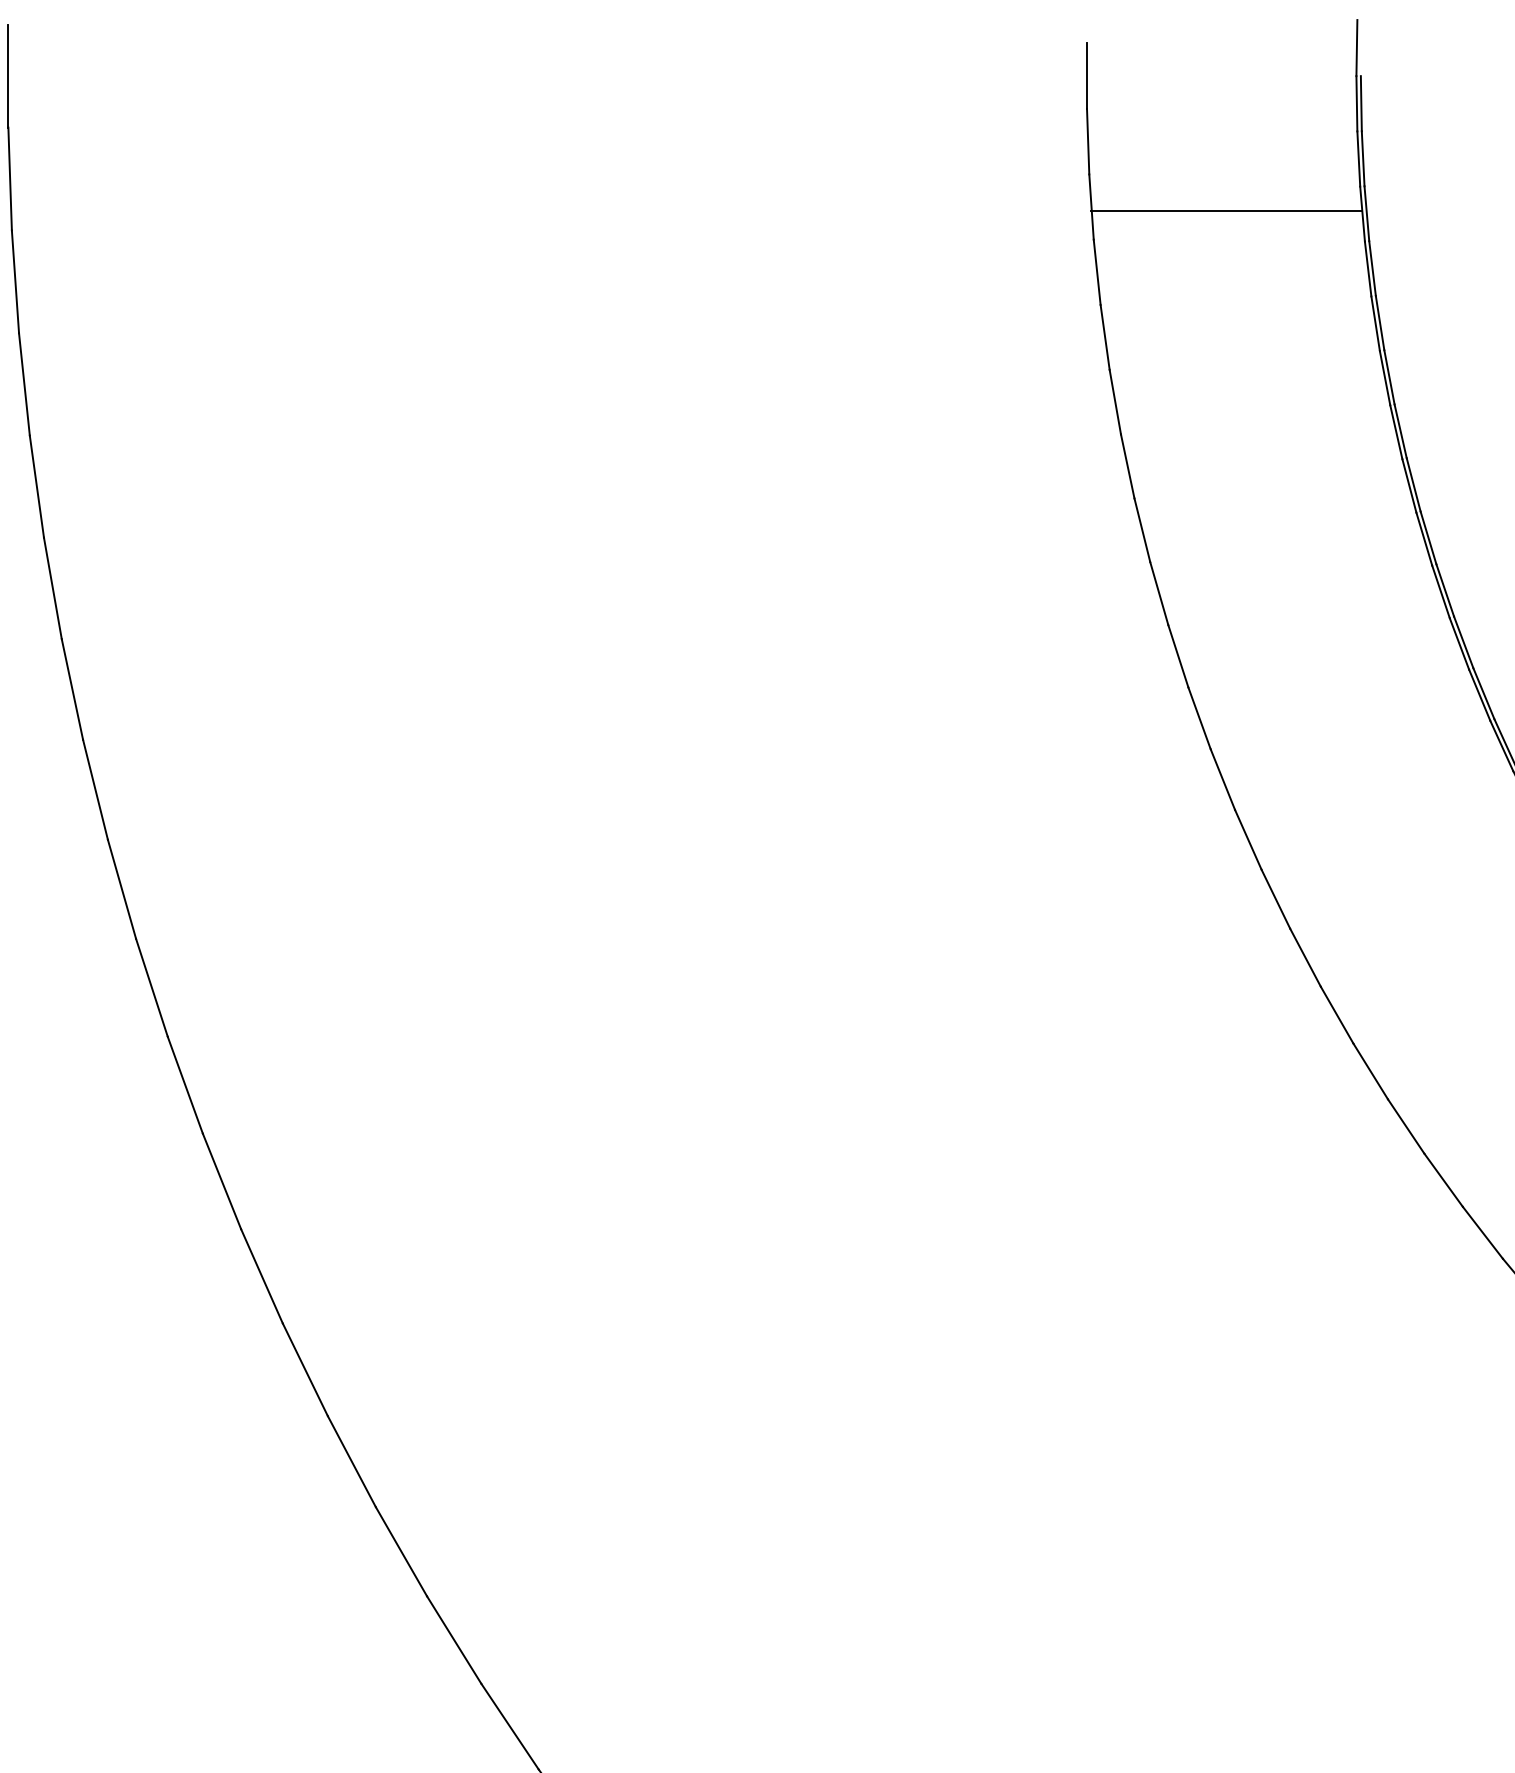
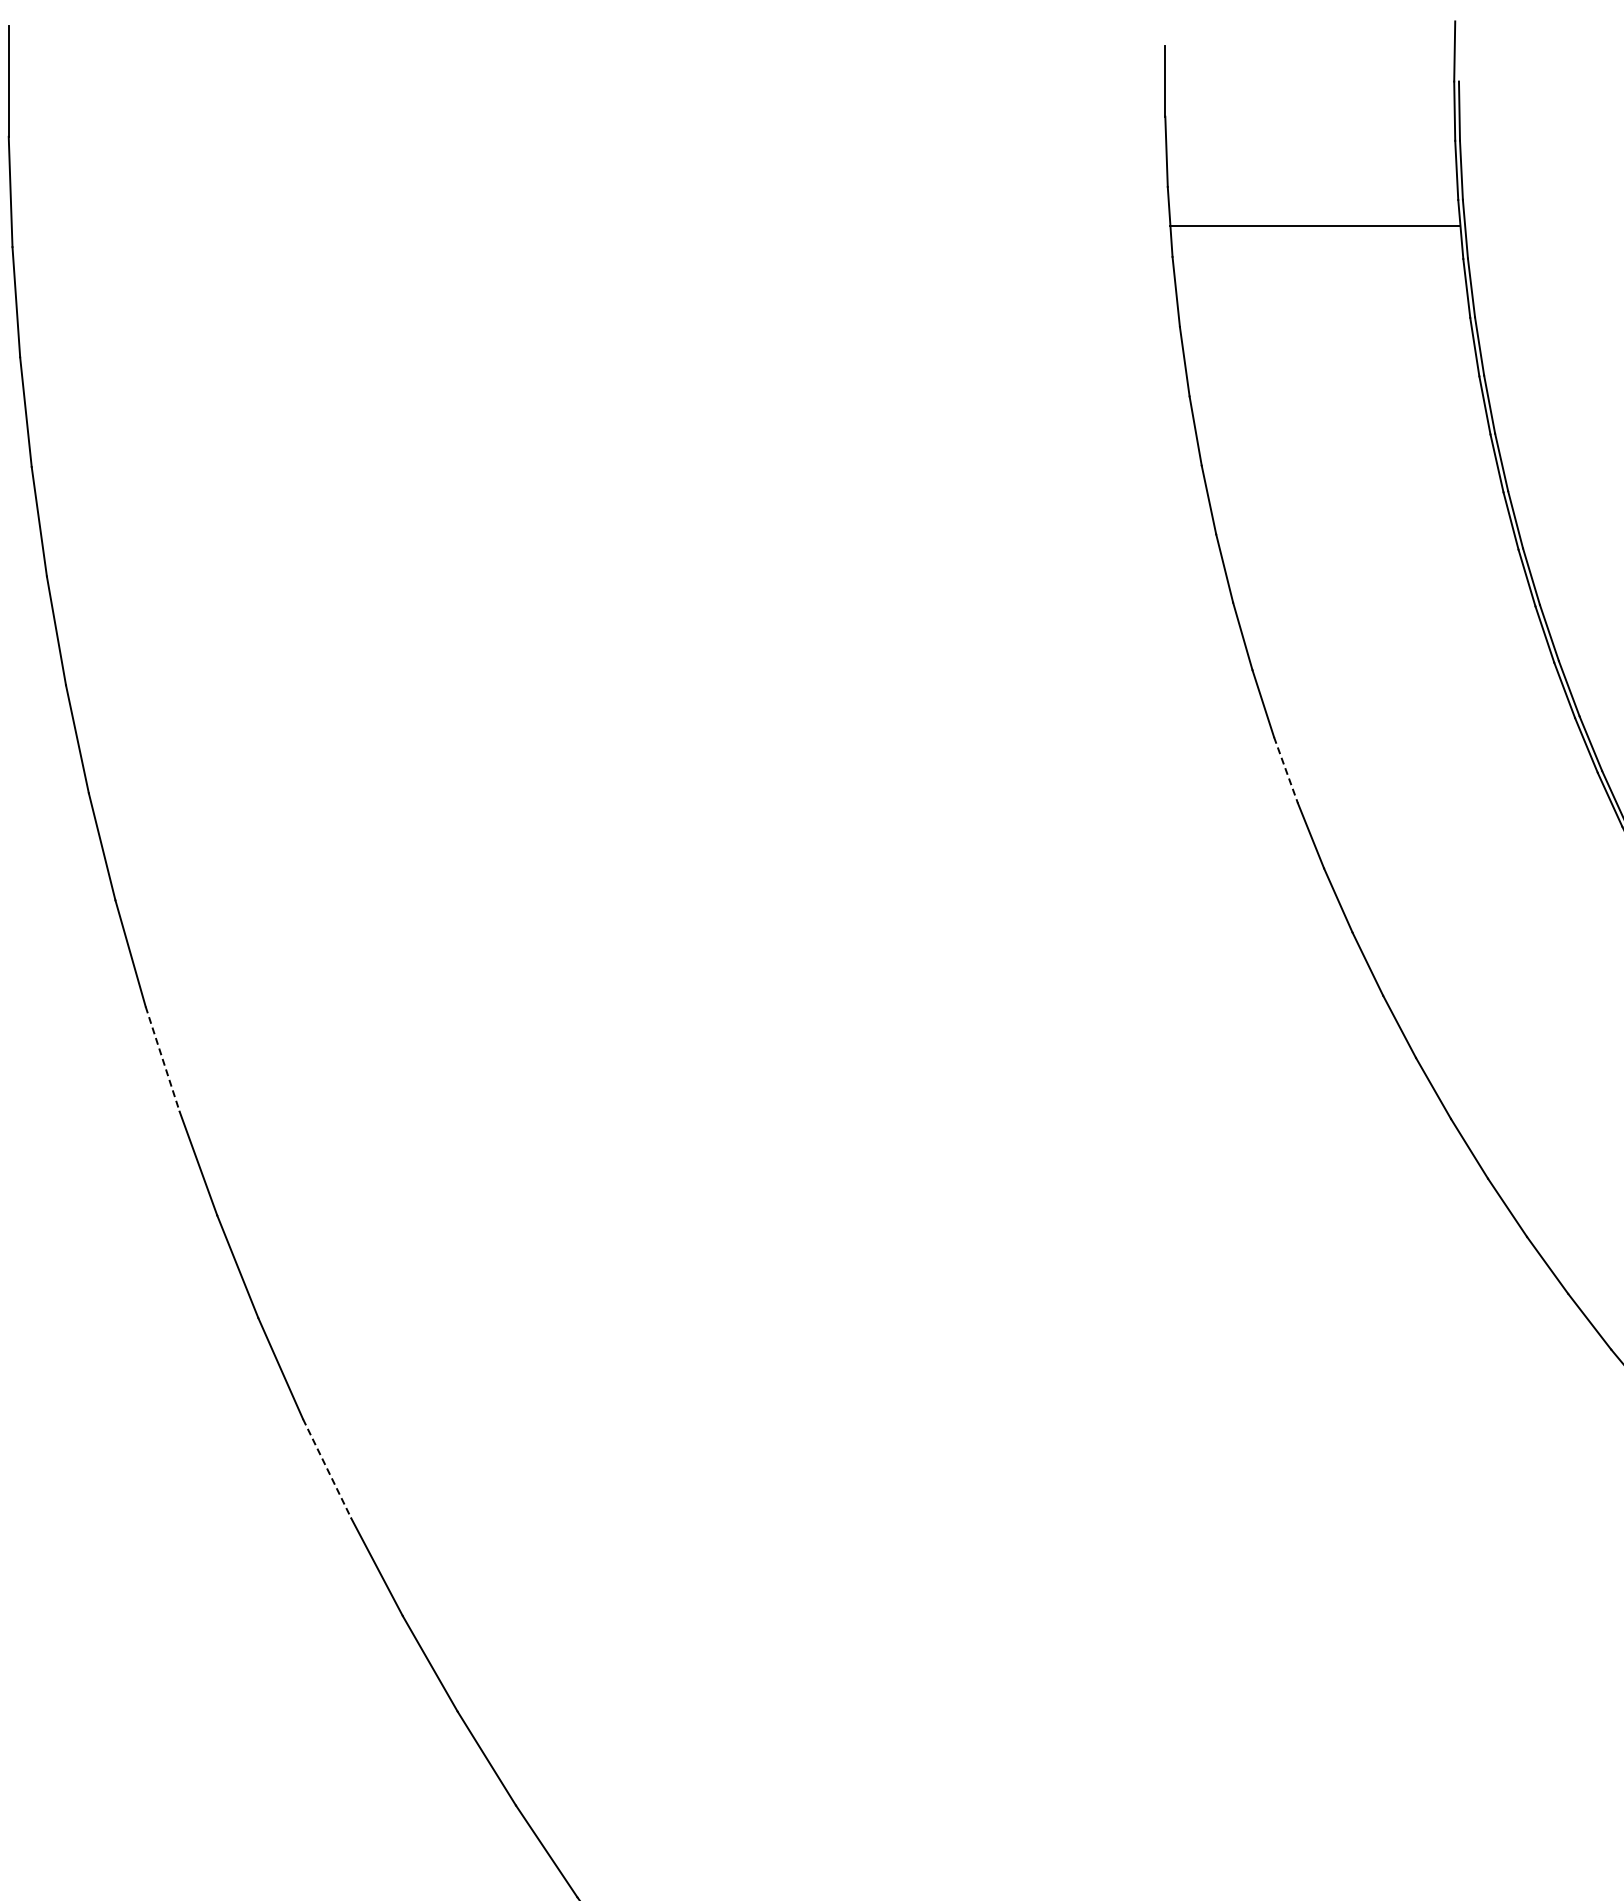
line: (1200, 718) -> (1286, 770), solid -> dashed
line: (151, 988) -> (162, 1059), solid -> dashed
line: (305, 1370) -> (327, 1469), solid -> dashed

